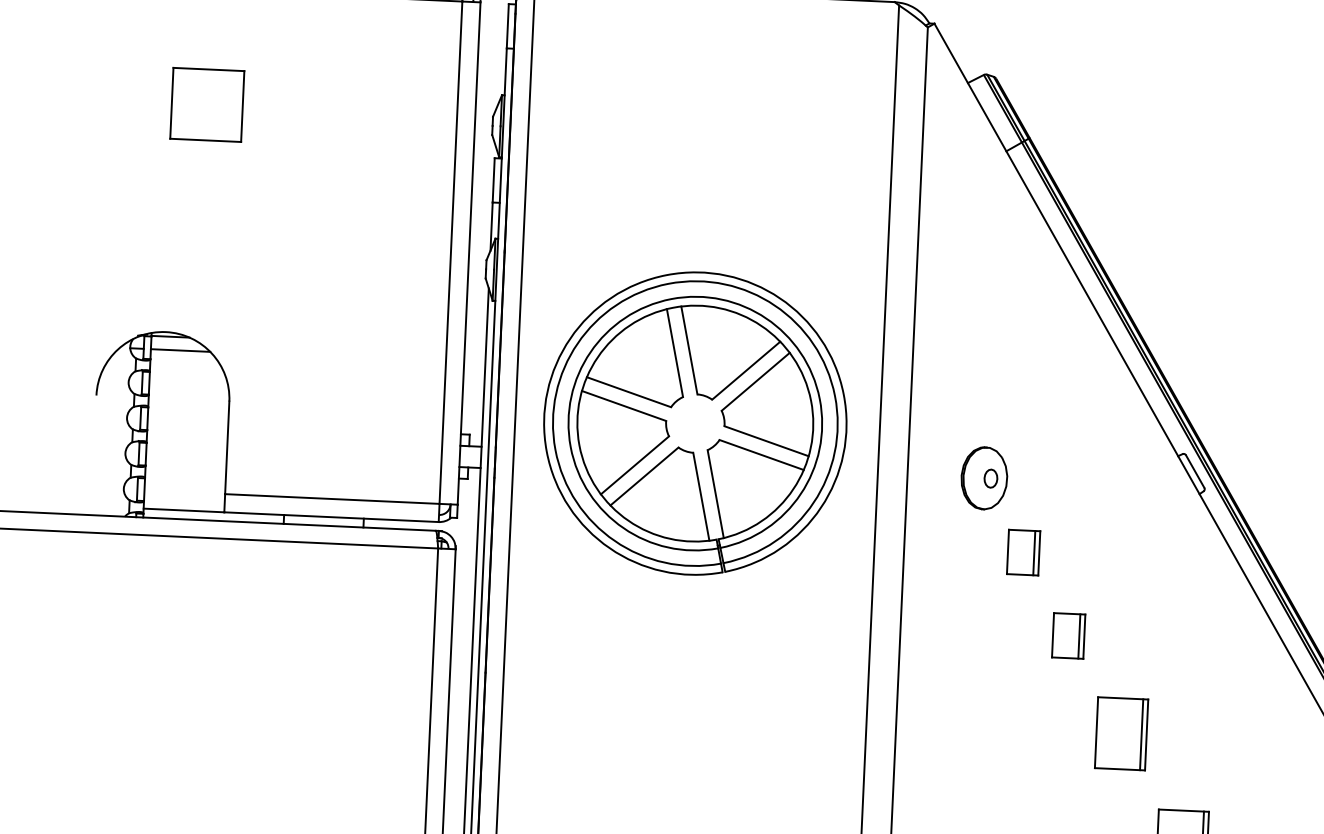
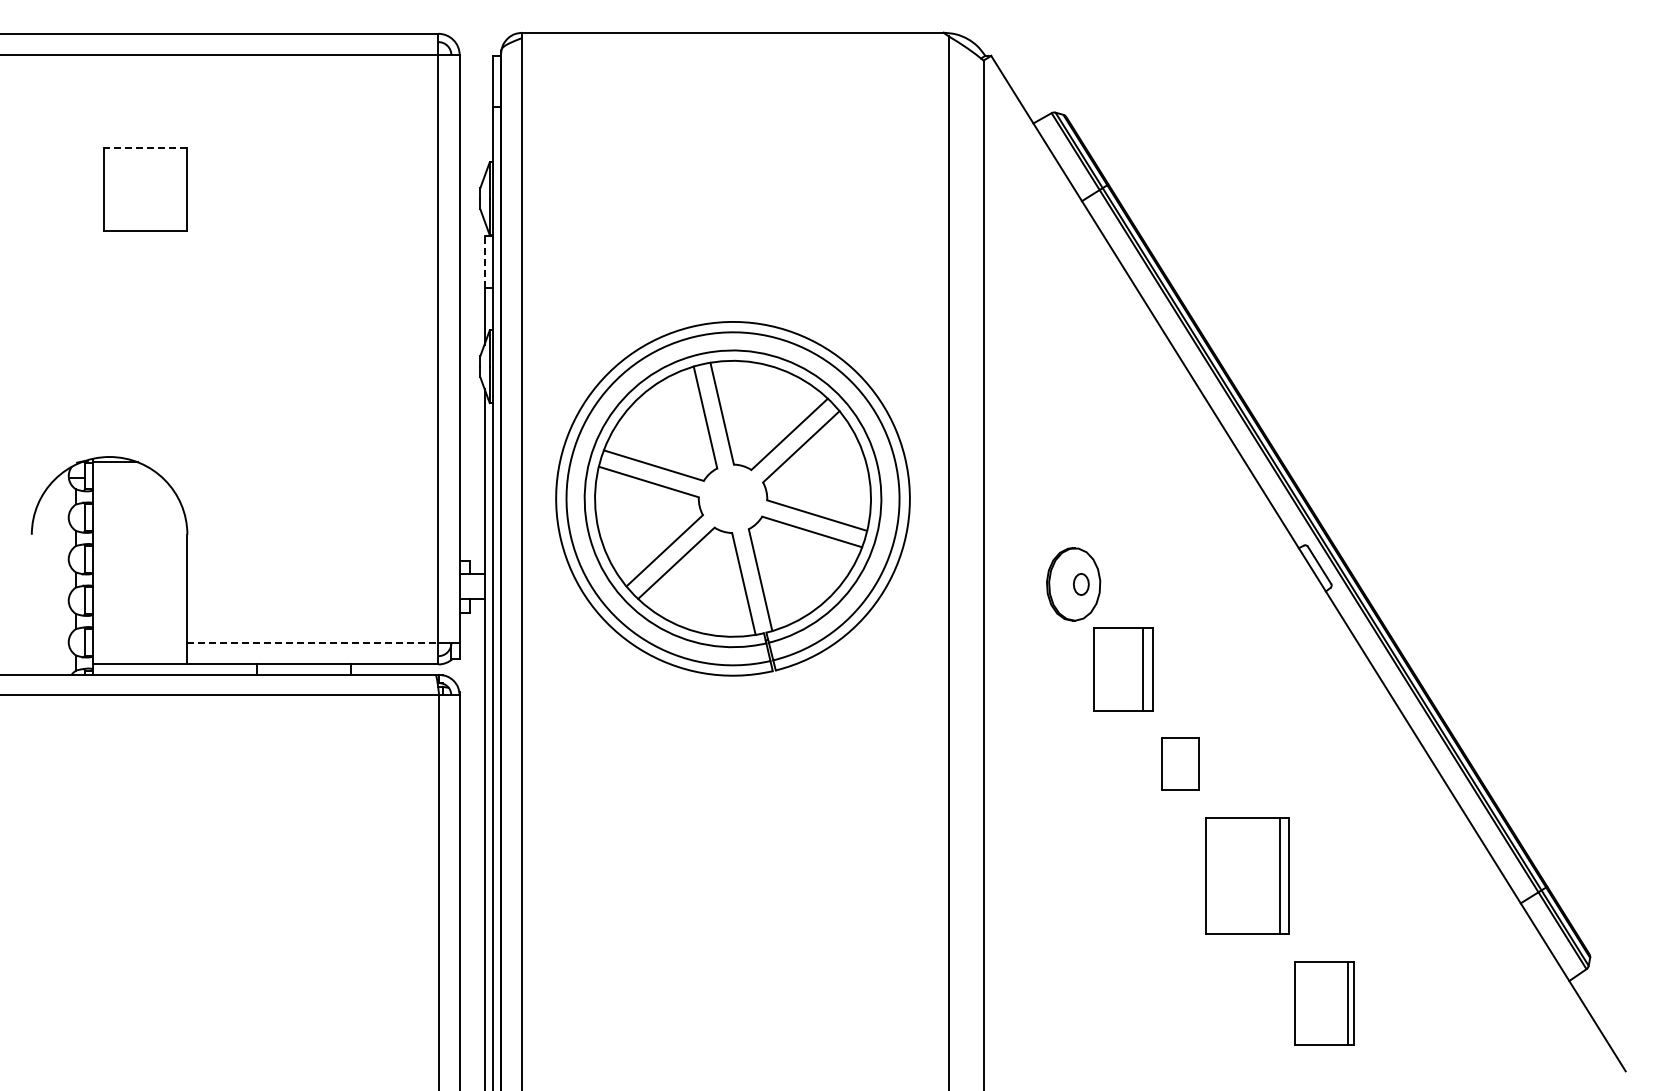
line: (208, 69) -> (145, 147), solid -> dashed
line: (493, 180) -> (484, 262), solid -> dashed
line: (180, 350) -> (127, 477), removed
part: (694, 423) -> (732, 498), moved
line: (331, 499) -> (312, 643), solid -> dashed
part: (1023, 552) -> (1123, 668), size x1.6
line: (1078, 636) -> (1192, 764), removed
part: (1121, 733) -> (1247, 875), size x1.4

